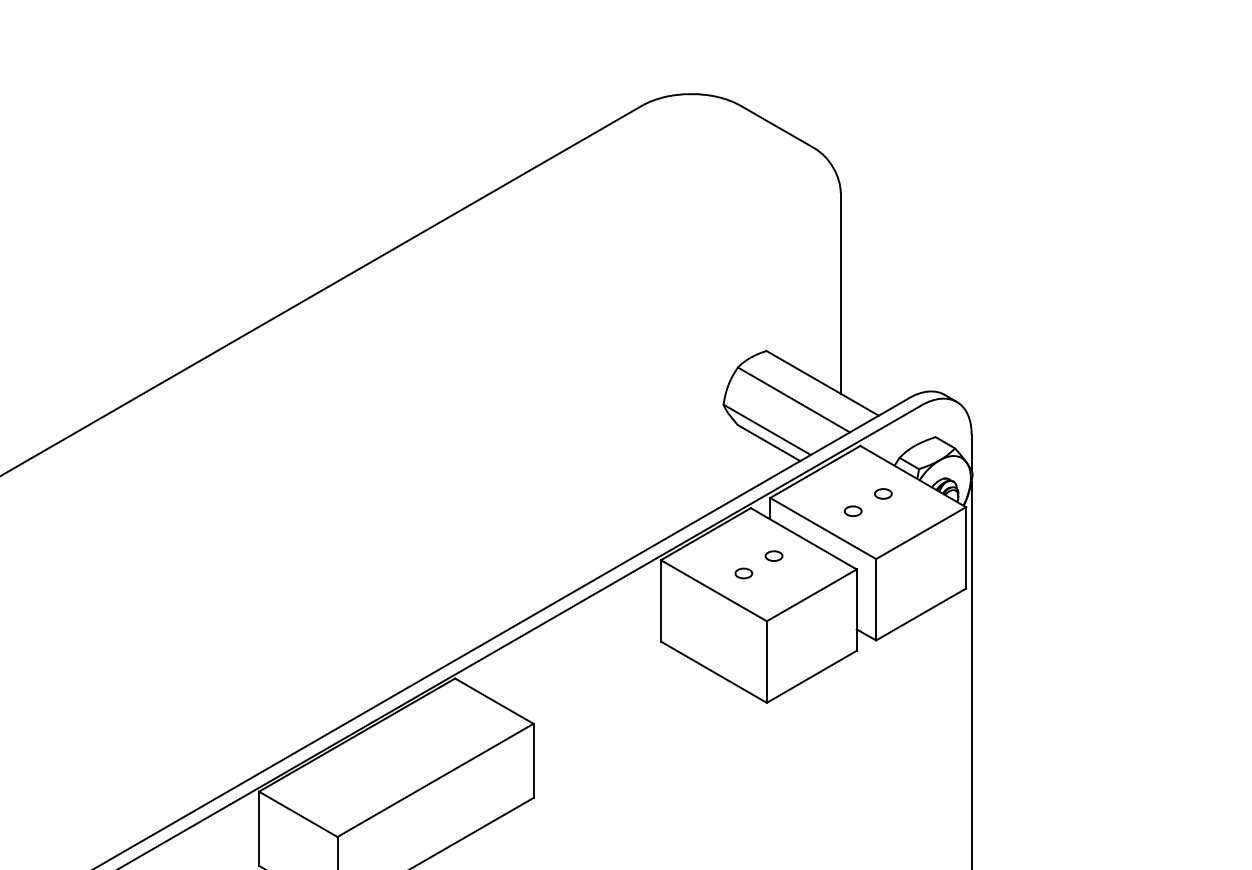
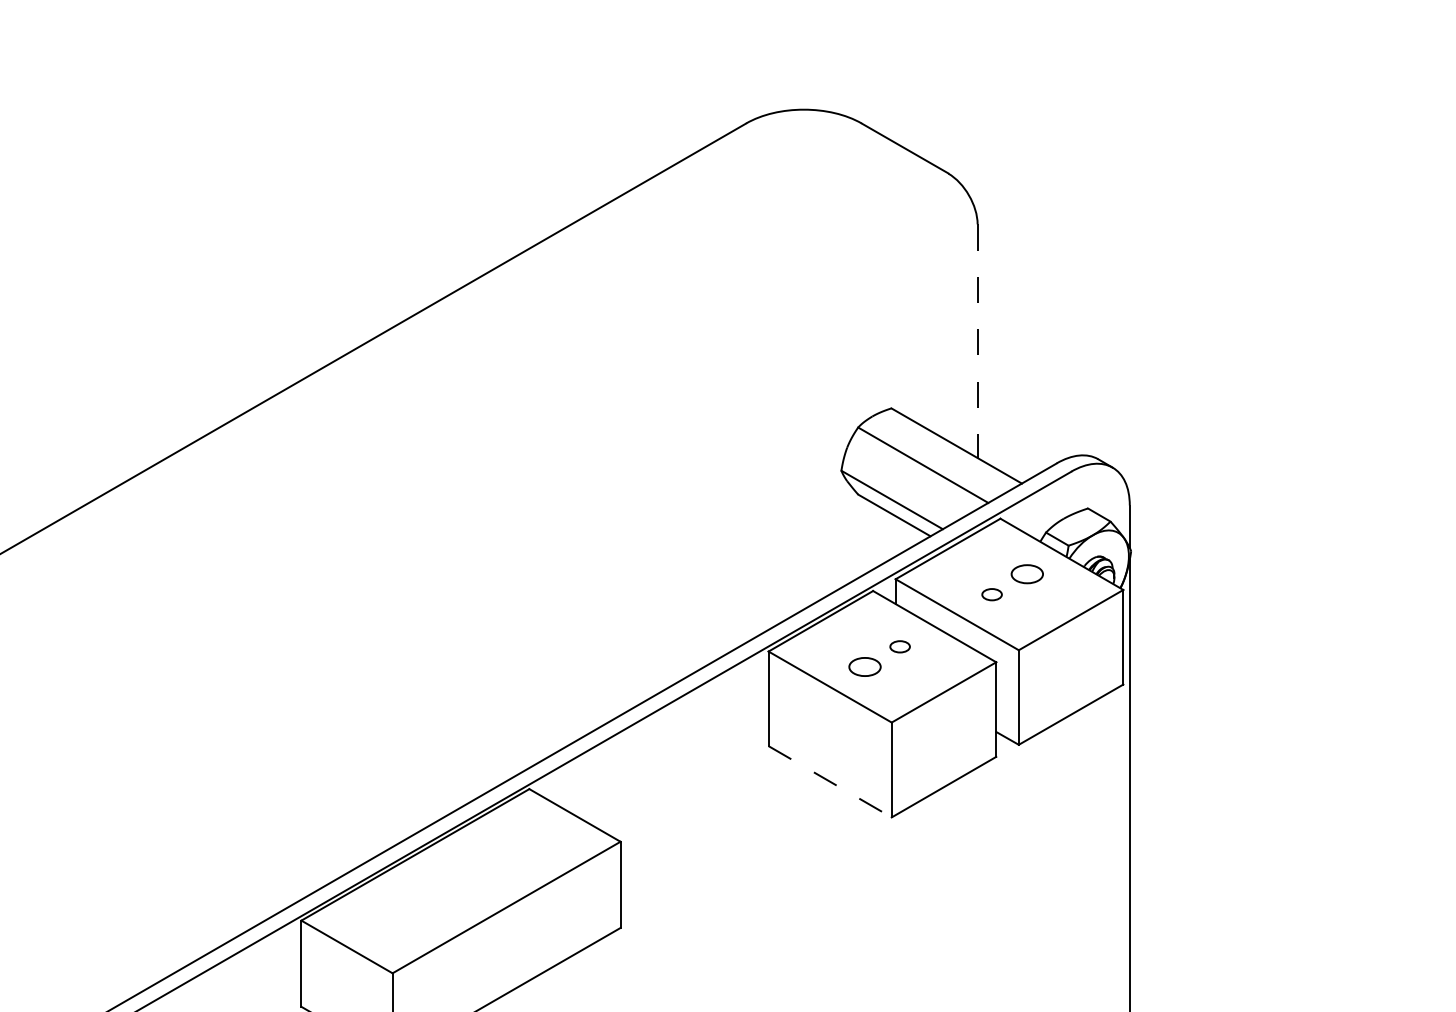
line: (840, 293) -> (977, 341), solid -> dashed
part: (882, 493) -> (1026, 574), size x1.6
part: (743, 573) -> (864, 666), size x1.6
line: (714, 672) -> (830, 782), solid -> dashed

